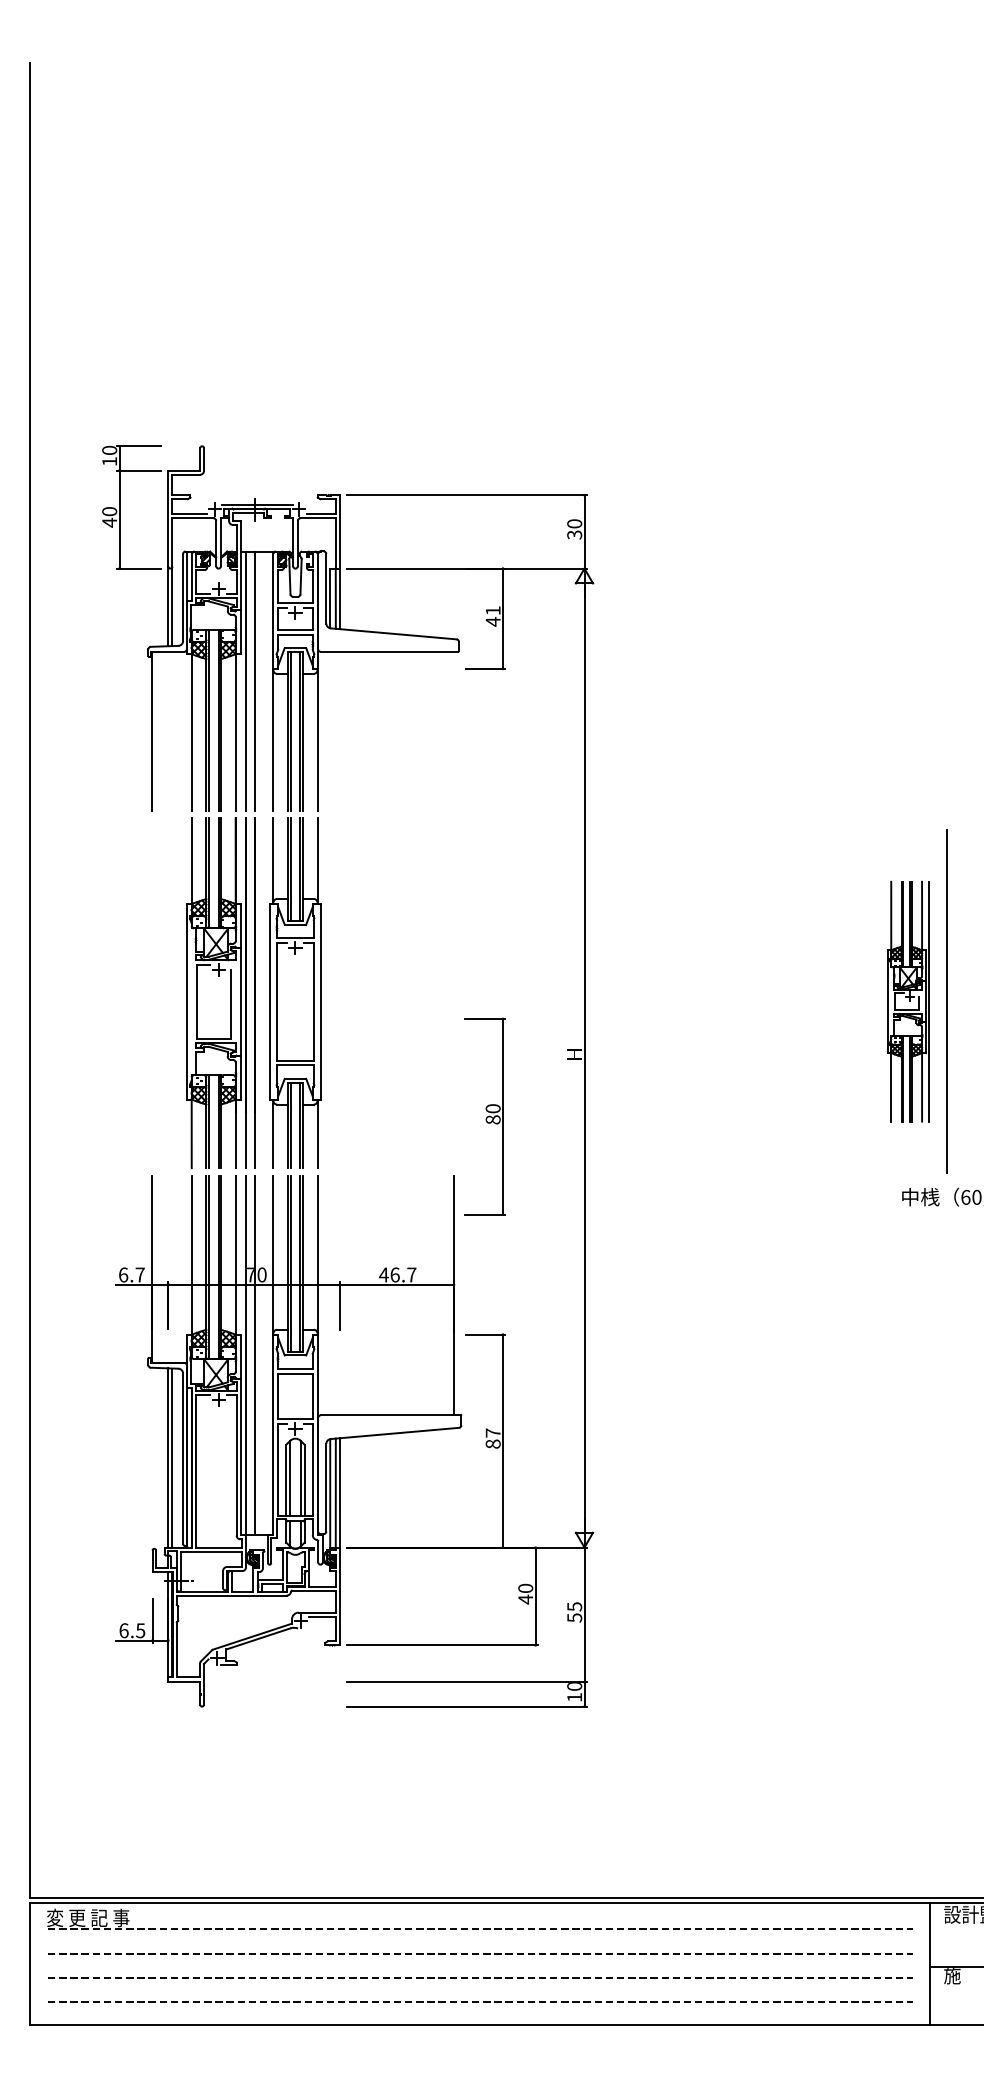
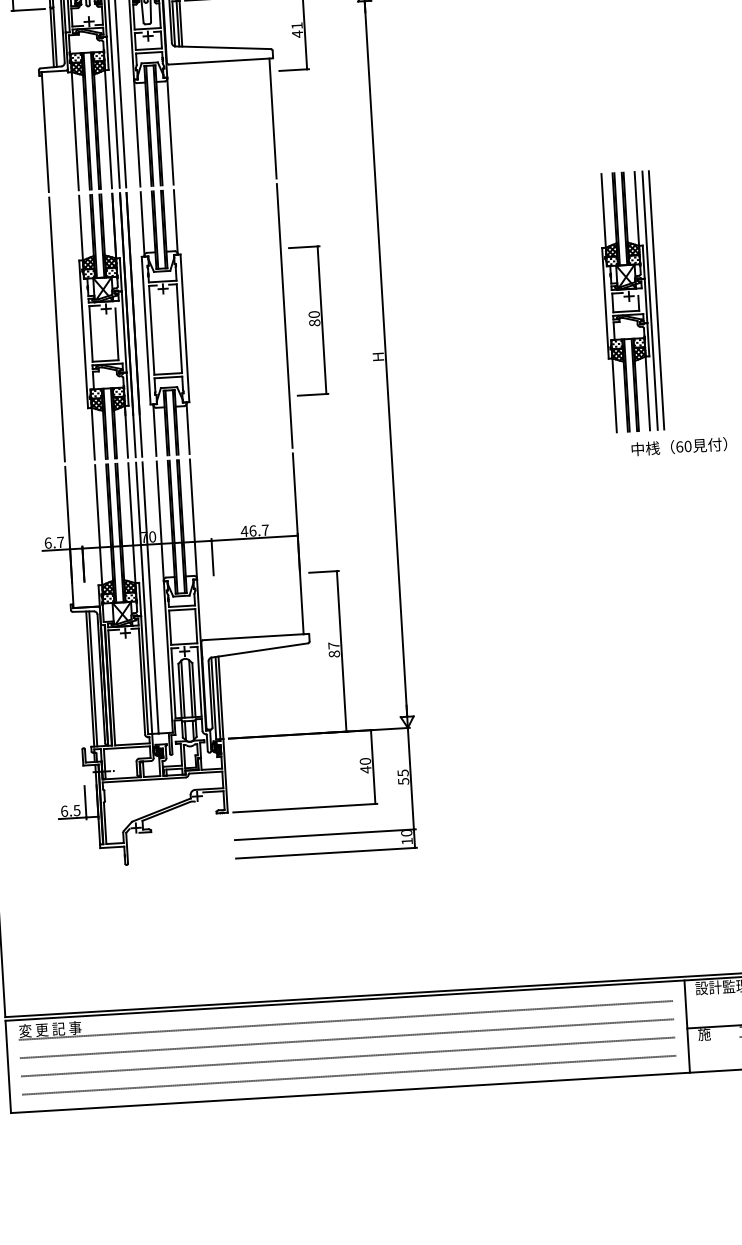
line: (454, 730) -> (273, 117), added
line: (152, 993) -> (57, 329), added
line: (454, 993) -> (285, 316), added
part: (908, 1001) -> (627, 301), size x1.43
part: (484, 1116) -> (308, 320), moved

